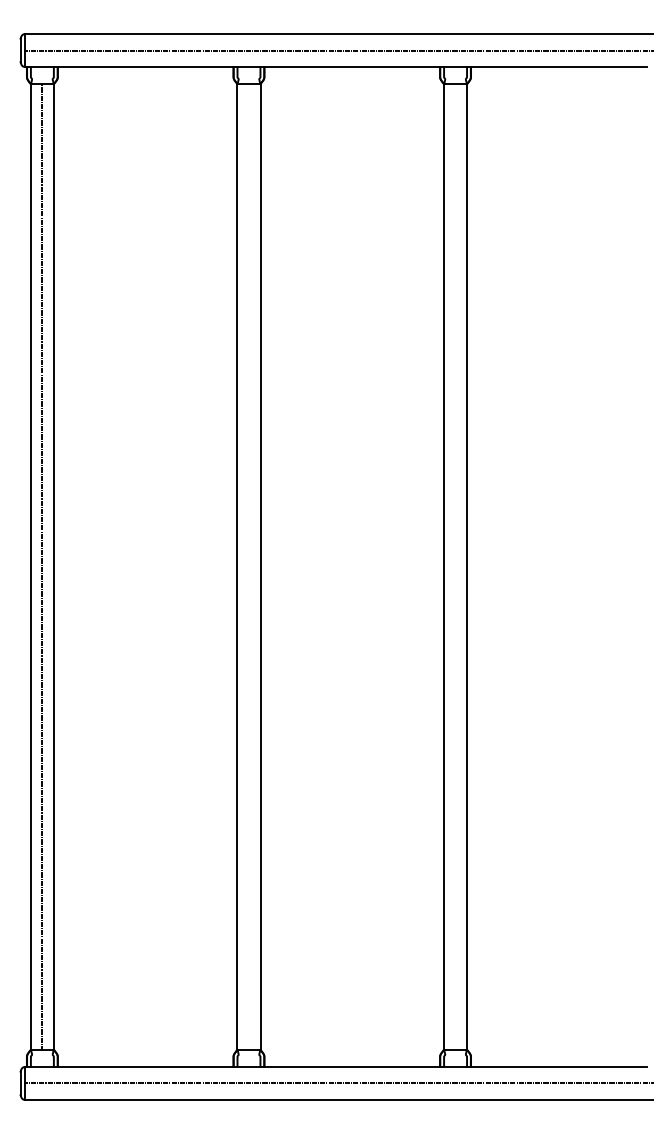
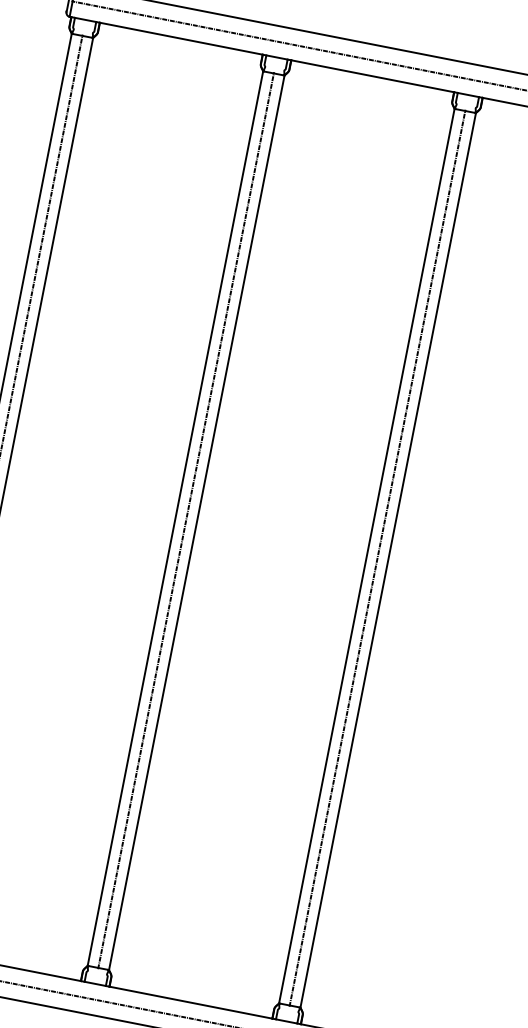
line: (248, 566) -> (185, 520), added
line: (455, 566) -> (377, 557), added

